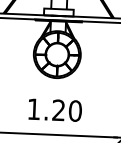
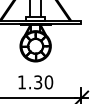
text: (59, 110) -> (38, 82), 1.20 -> 1.30

